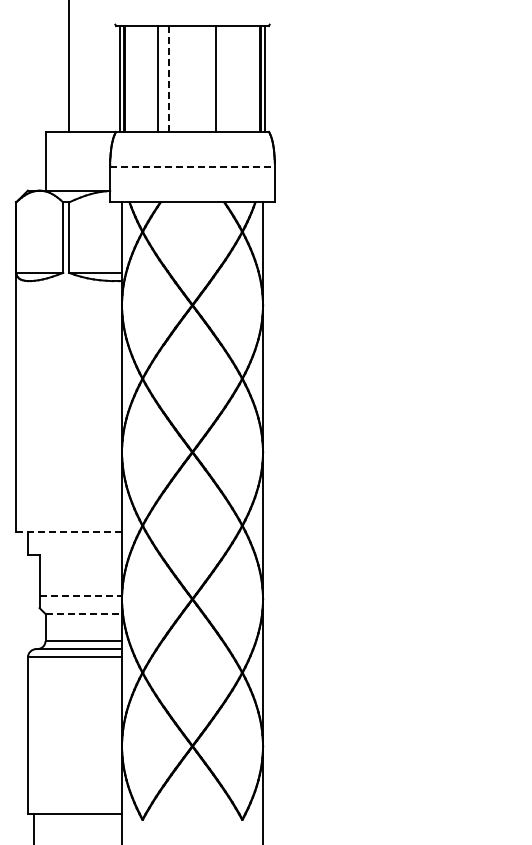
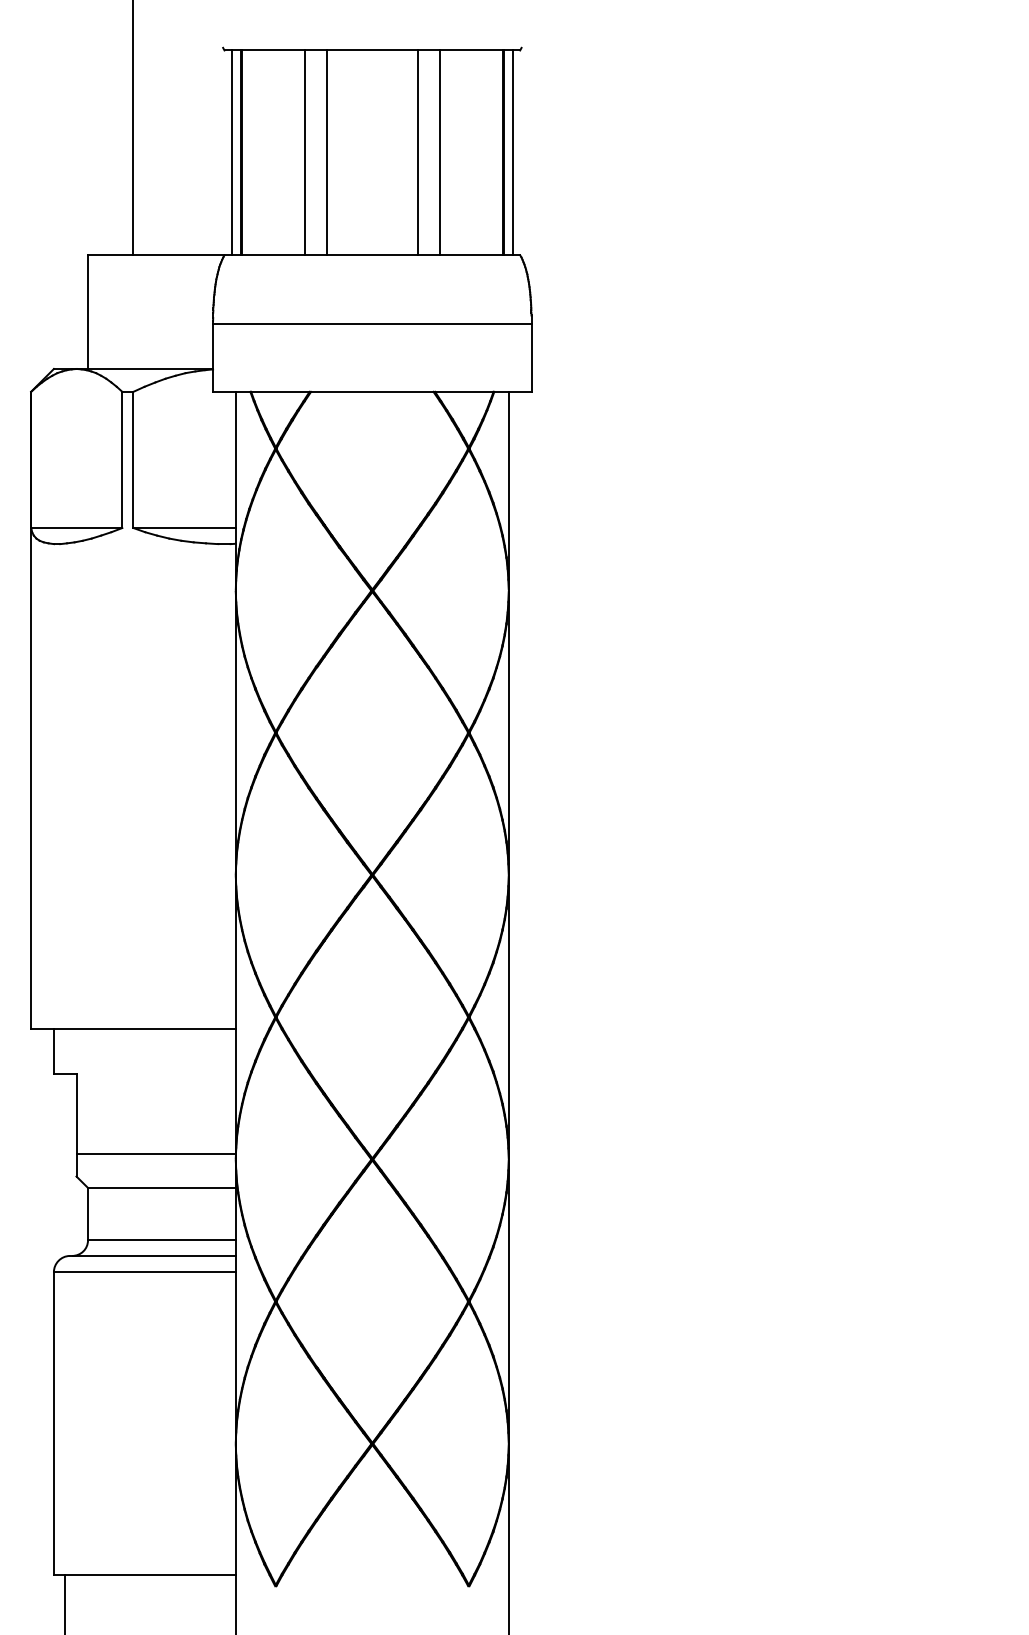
line: (169, 78) -> (327, 151), dashed -> solid
line: (227, 78) -> (440, 151), added
line: (193, 167) -> (374, 324), dashed -> solid
line: (69, 531) -> (134, 1028), dashed -> solid
line: (81, 596) -> (157, 1154), dashed -> solid
line: (84, 613) -> (163, 1187), dashed -> solid

